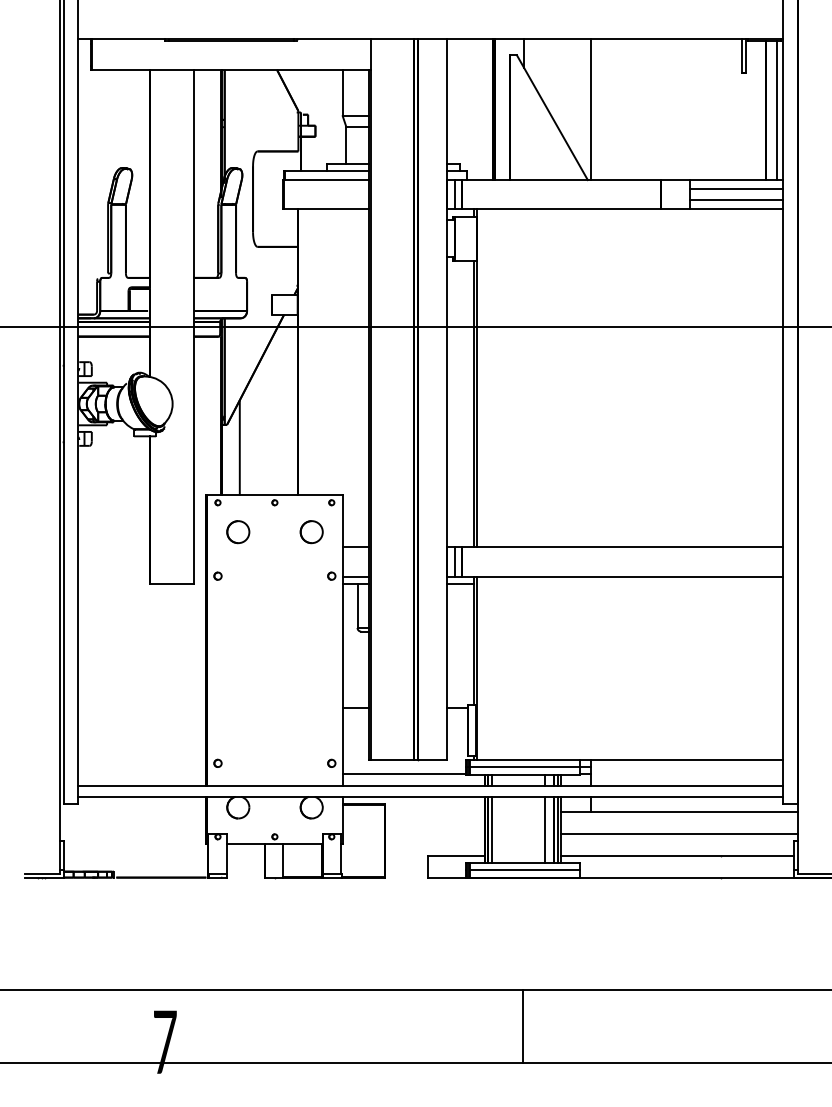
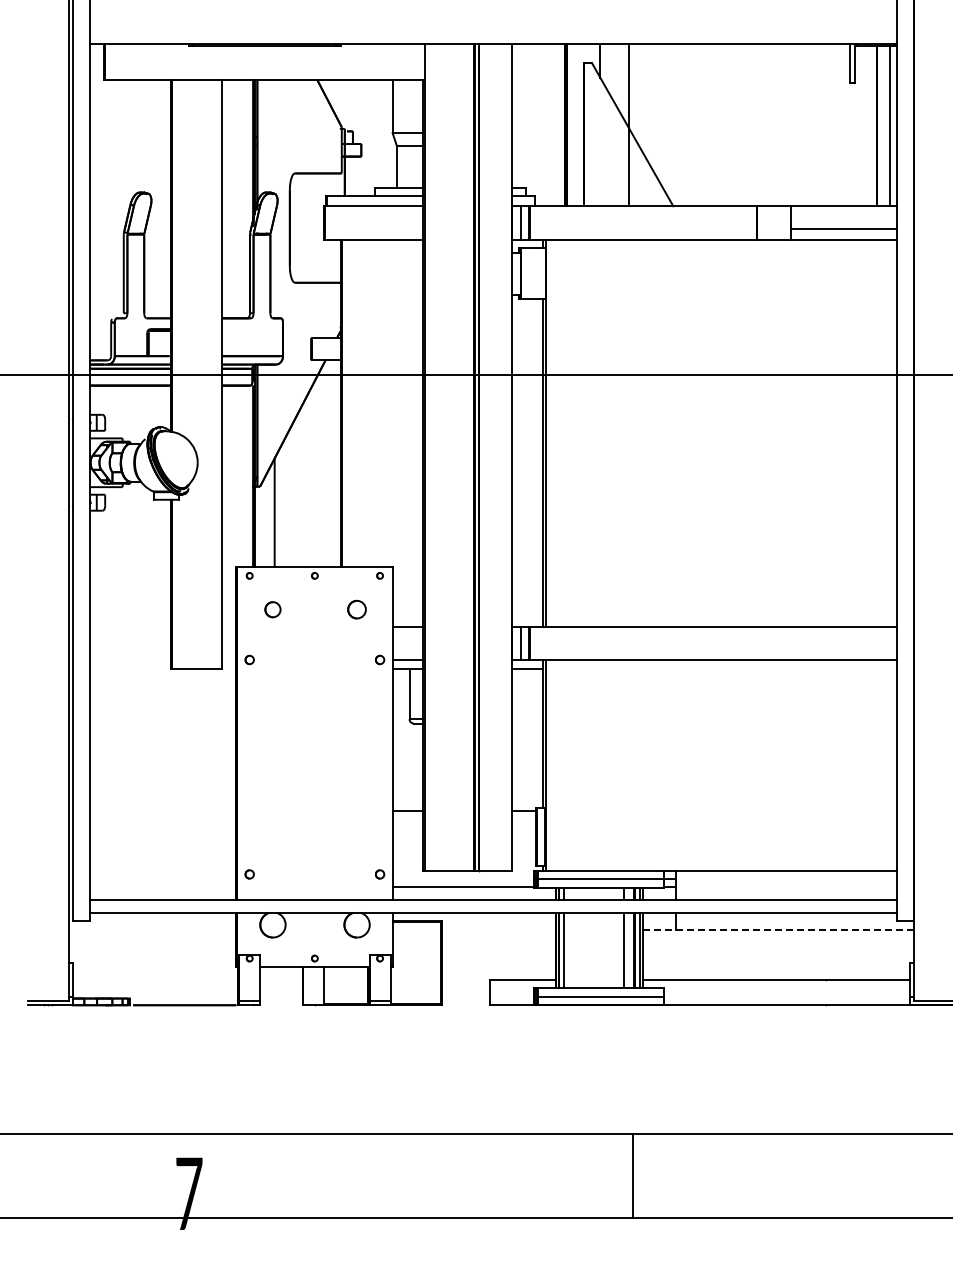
line: (590, 109) -> (629, 125), moved
line: (736, 189) -> (843, 216), removed
part: (237, 532) -> (272, 609), size x0.6
part: (311, 532) -> (356, 609), size x0.7
line: (679, 811) -> (778, 929), solid -> dashed
line: (679, 833) -> (778, 954), removed
line: (522, 1026) -> (632, 1175), moved

